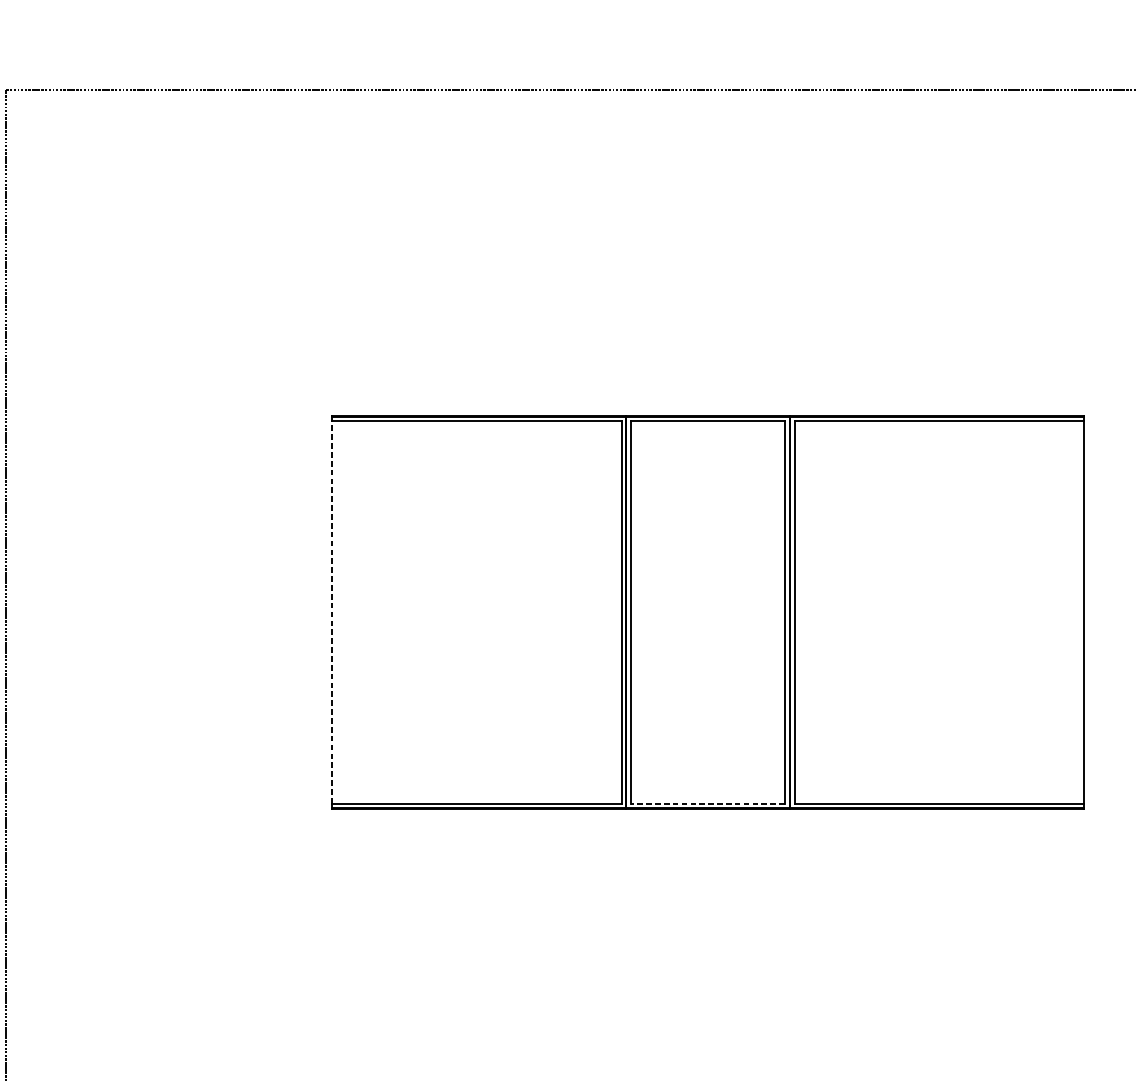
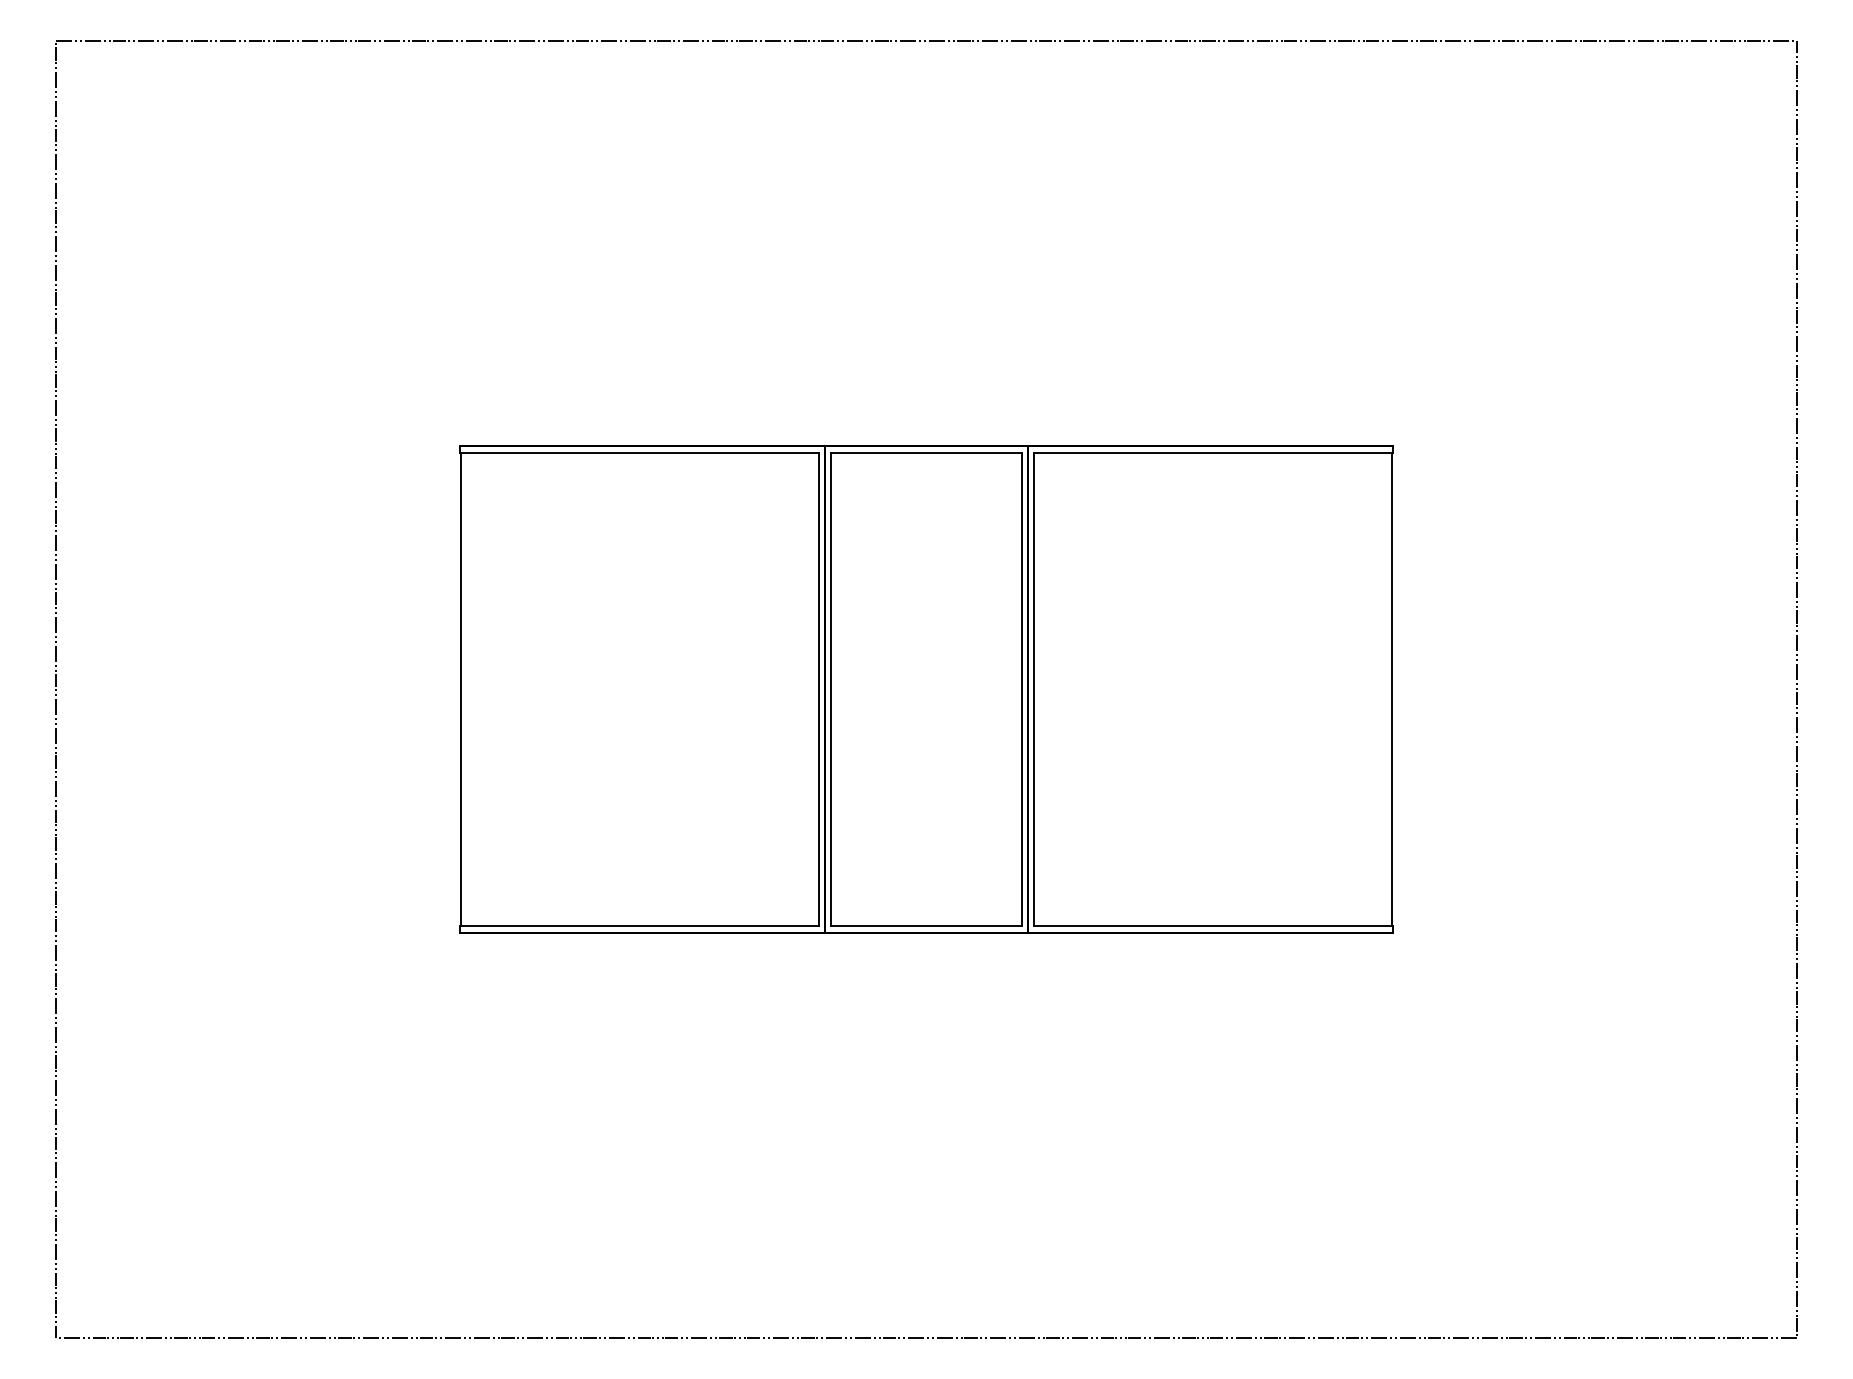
line: (332, 612) -> (460, 689), dashed -> solid
line: (708, 803) -> (926, 926), dashed -> solid

